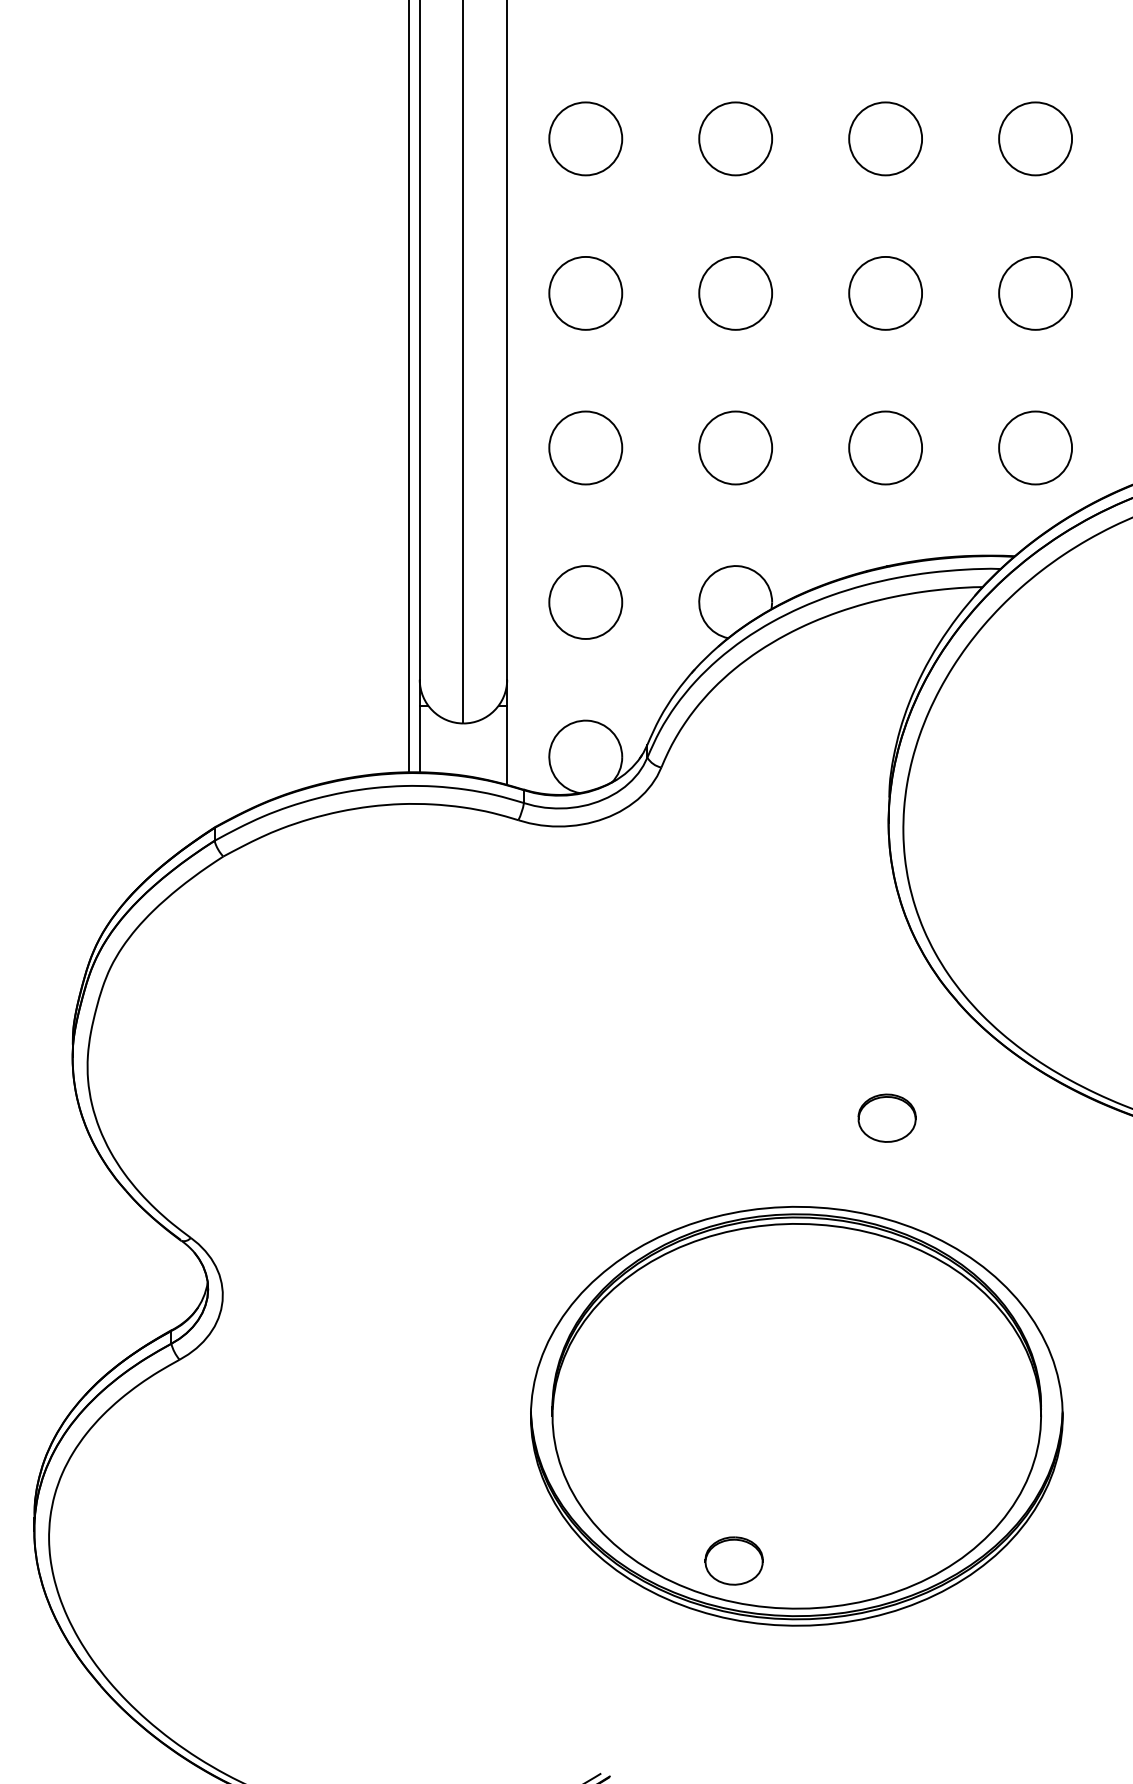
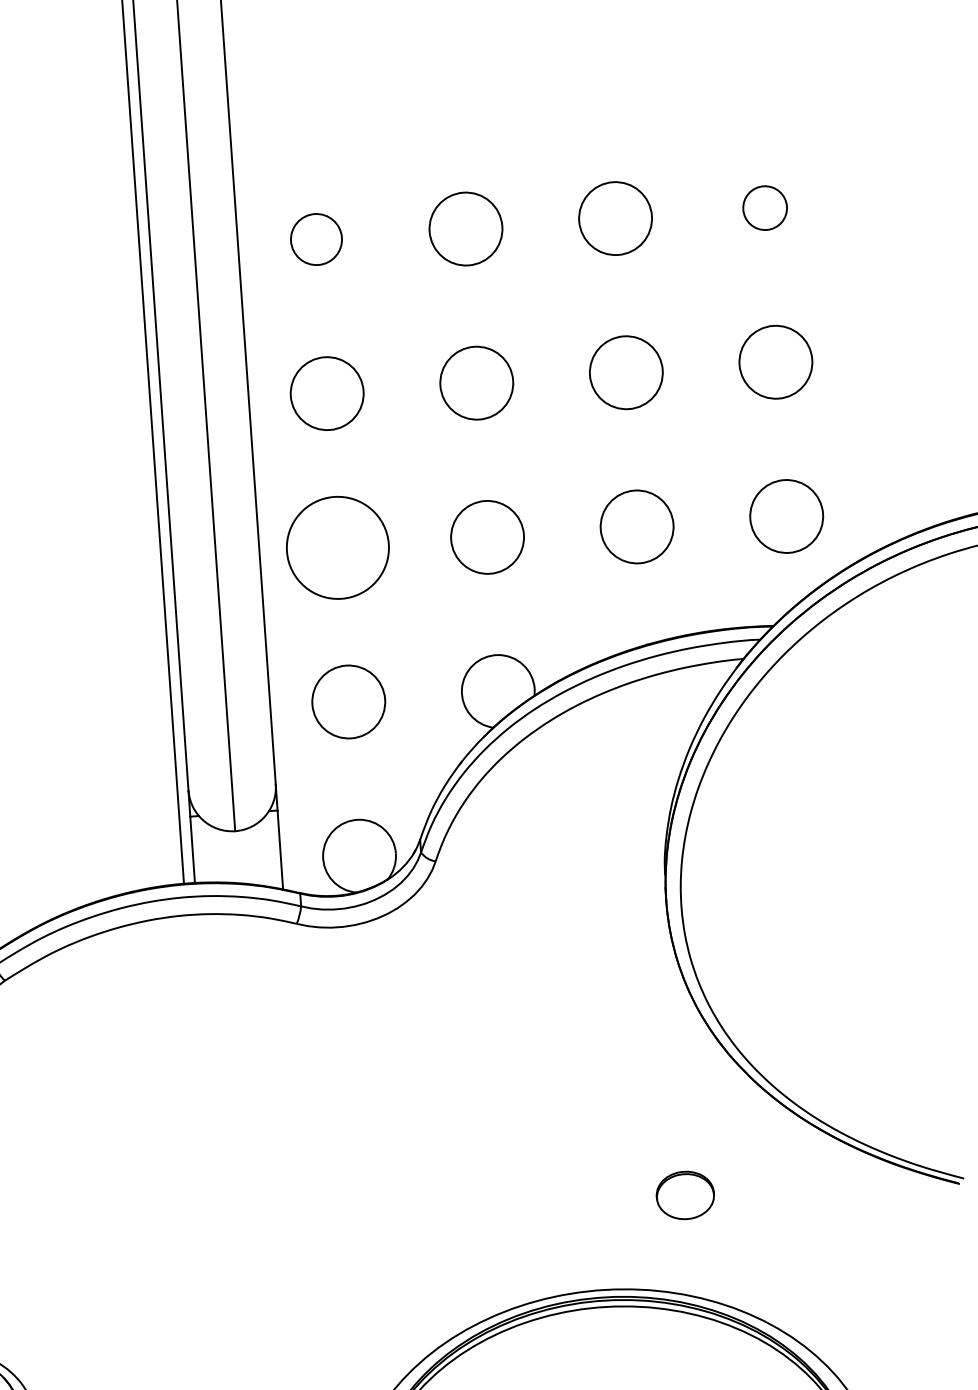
circle: (585, 138) -> (316, 239), size x0.7
circle: (1035, 138) -> (765, 207), size x0.6
circle: (585, 447) -> (337, 547), size x1.4

